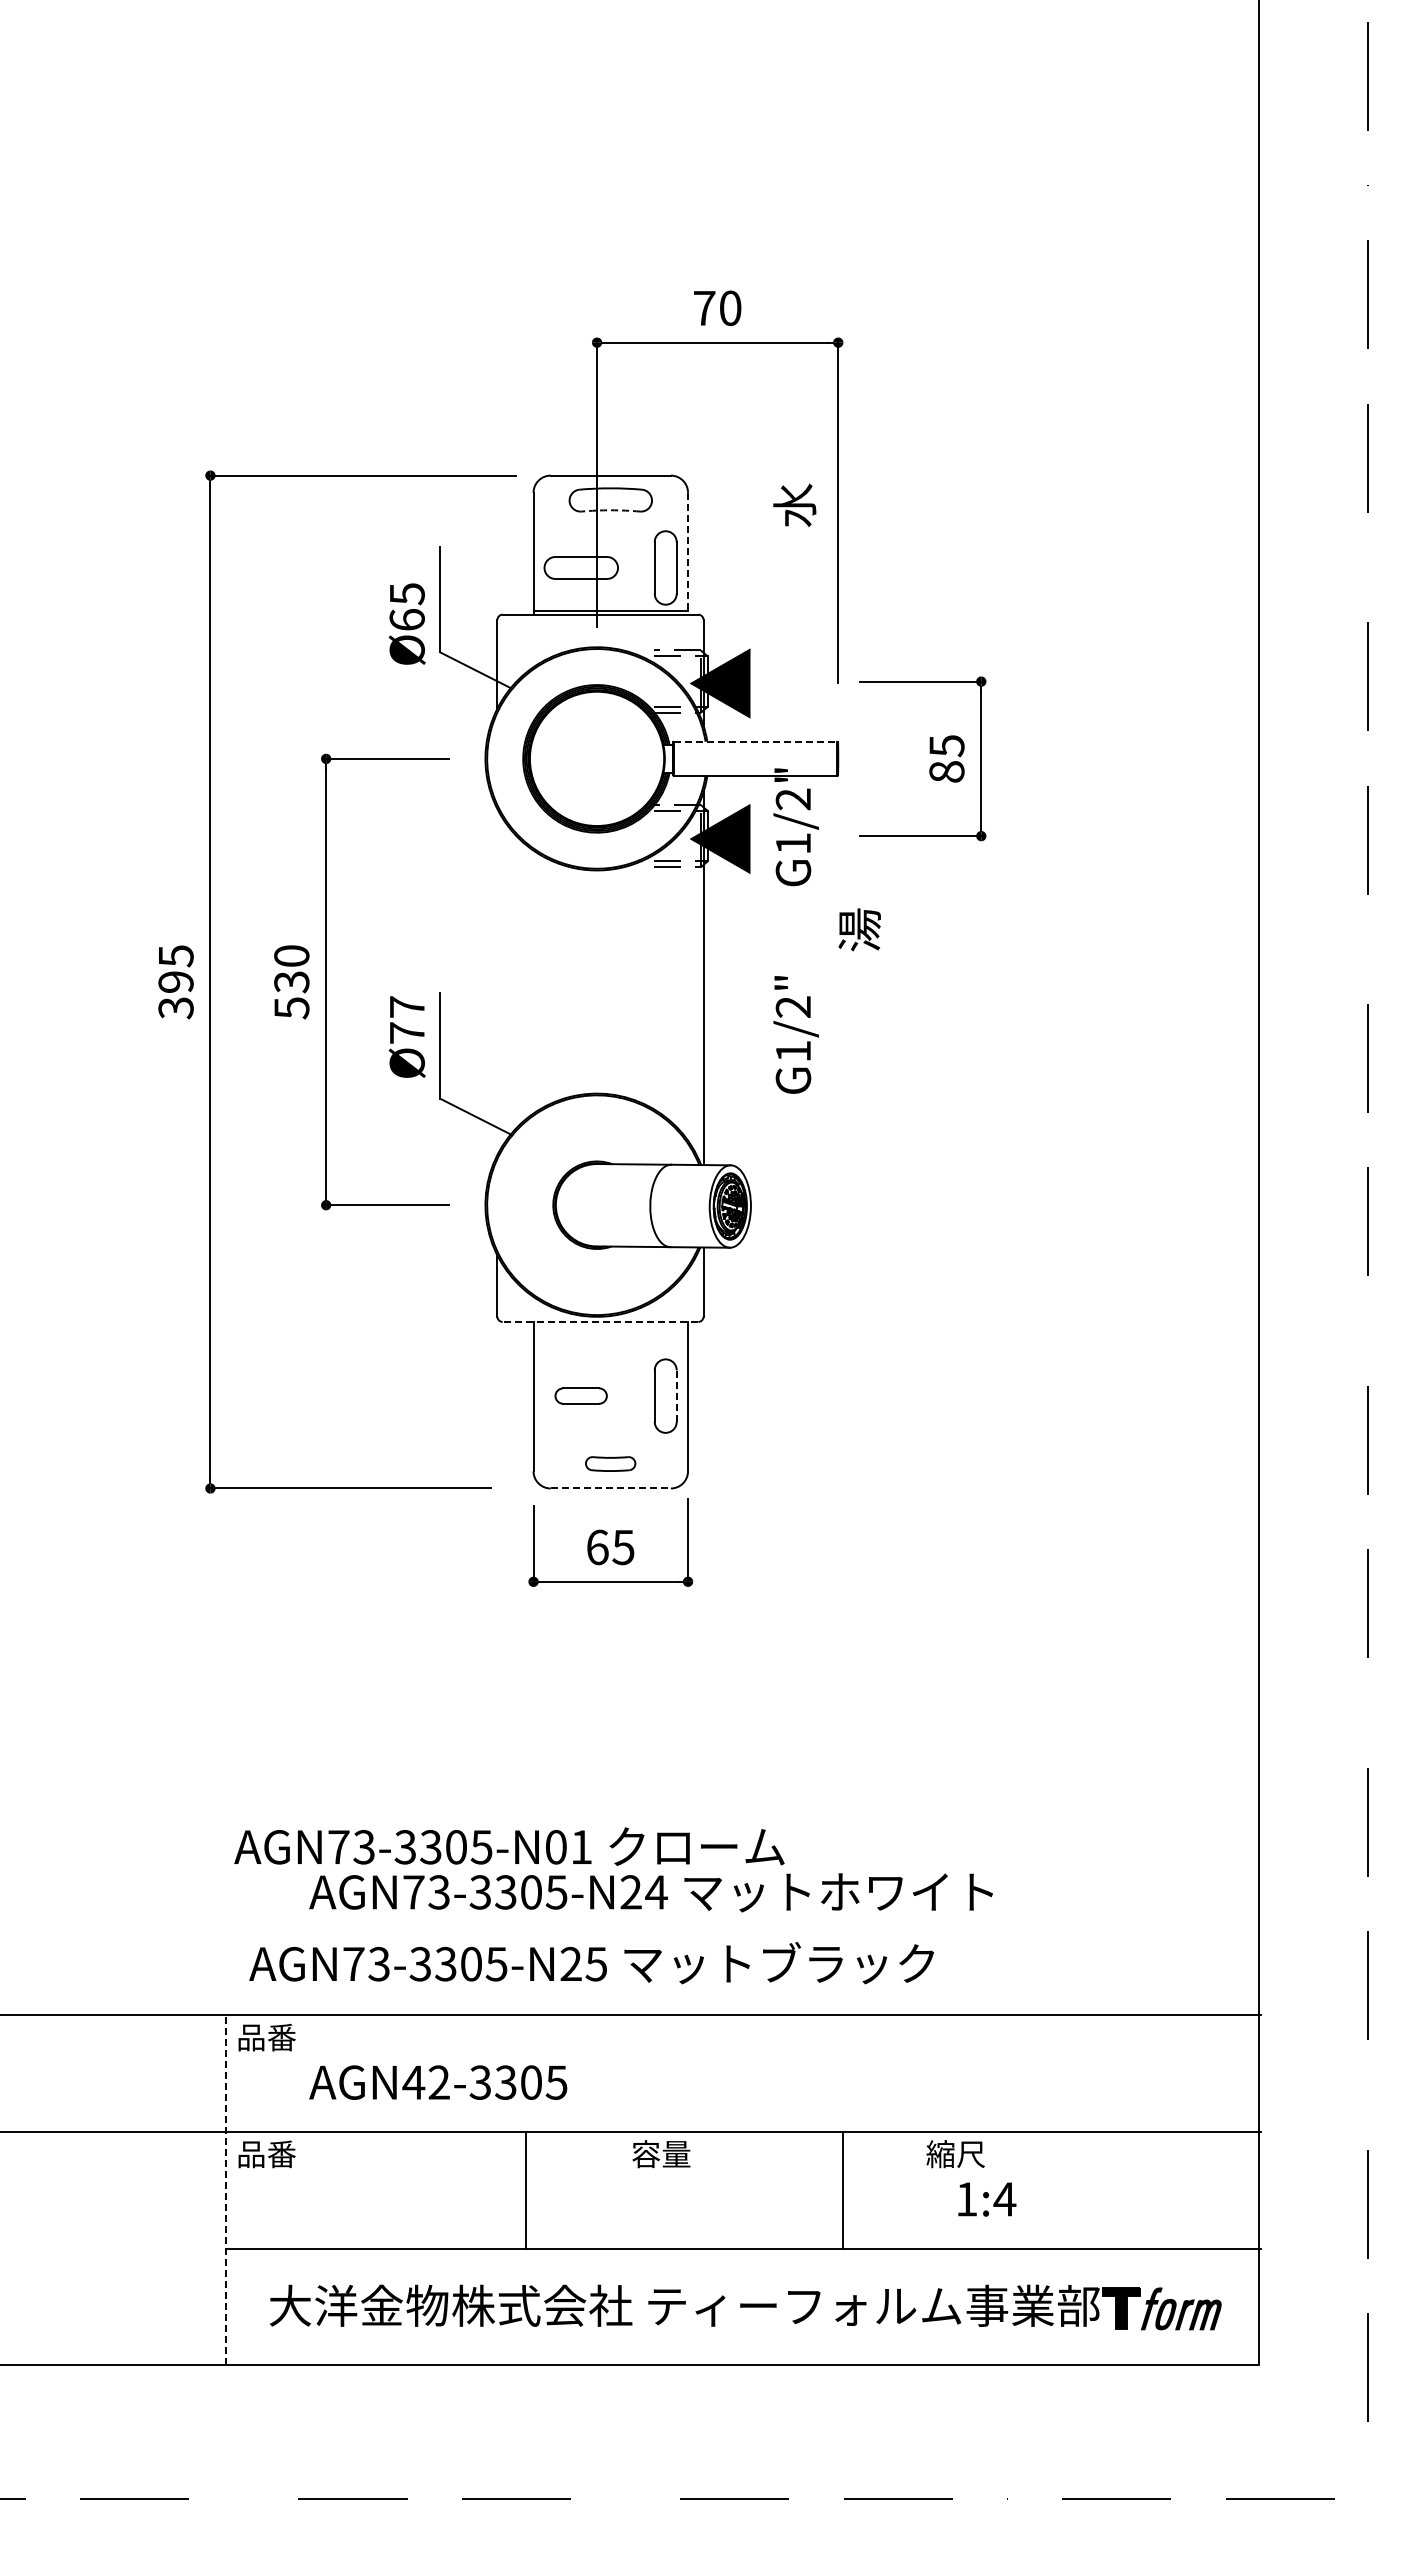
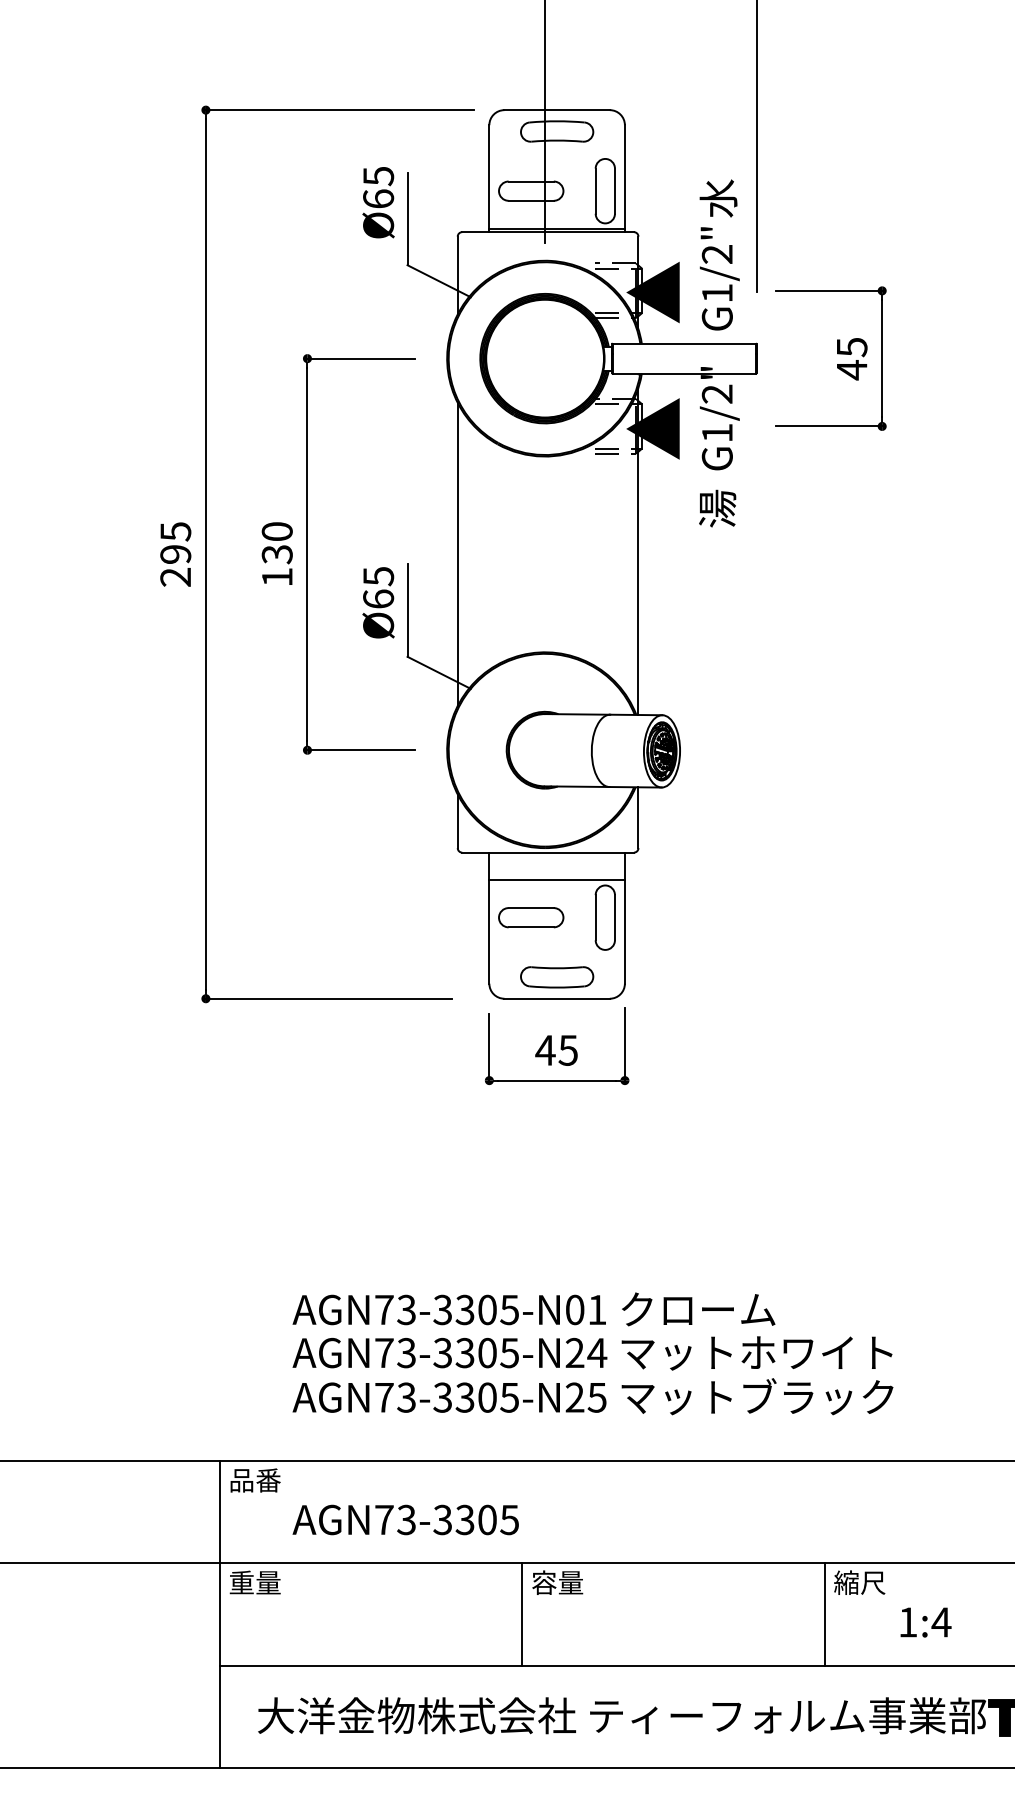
text: (794, 504) -> (718, 197), moved
arc: (610, 510) -> (556, 140), dashed -> solid
line: (688, 553) -> (625, 178), dashed -> solid
text: (406, 623) -> (377, 202), moved
line: (755, 741) -> (684, 343), dashed -> solid
text: (946, 771) -> (851, 369), 85 -> 45
text: (859, 929) -> (717, 508), moved
line: (497, 981) -> (457, 553), added
text: (175, 1008) -> (175, 577), 395 -> 295
text: (291, 1008) -> (277, 577), 530 -> 130
text: (406, 1019) -> (377, 587), Ø77 -> Ø65
text: (795, 1034) -> (719, 278), moved
line: (600, 1321) -> (548, 852), dashed -> solid
line: (610, 1352) -> (556, 879), added
part: (580, 1395) -> (530, 917), size x1.43
line: (676, 1396) -> (614, 918), dashed -> solid
part: (610, 1463) -> (556, 976), size x1.67
line: (611, 1488) -> (557, 998), dashed -> solid
text: (597, 1547) -> (545, 1050), 65 -> 45
text: (509, 1846) -> (534, 1309), moved
text: (591, 1963) -> (592, 1397), moved
text: (425, 2082) -> (394, 1519), AGN42-3305 -> AGN73-3305
text: (266, 2154) -> (255, 1583), 品番 -> 重量
text: (661, 2154) -> (557, 1583), moved
line: (226, 2189) -> (220, 1613), dashed -> solid
line: (526, 2189) -> (522, 1613), moved
line: (842, 2189) -> (824, 1613), moved
text: (987, 2199) -> (926, 1622), moved

